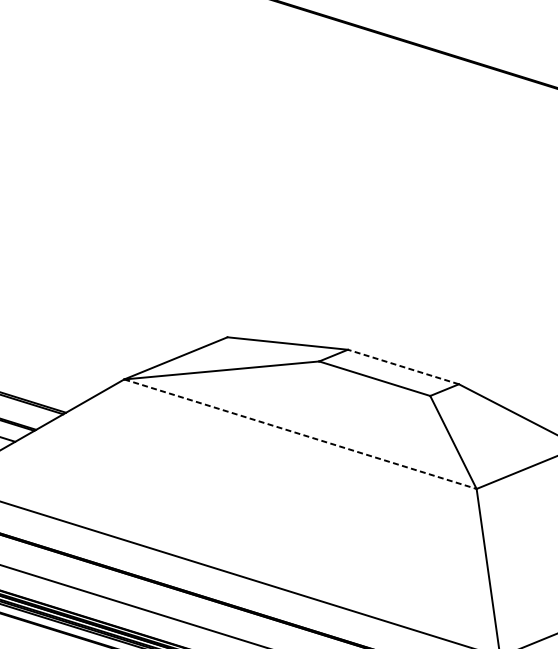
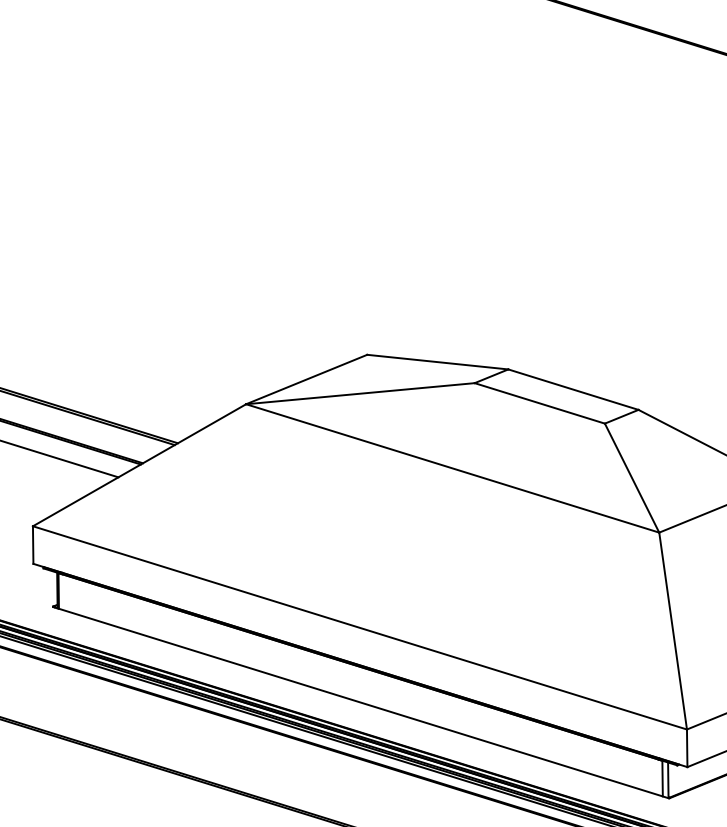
line: (402, 366) -> (572, 389), dashed -> solid
line: (301, 434) -> (453, 468), dashed -> solid

